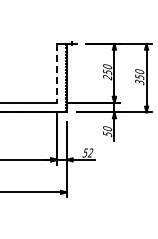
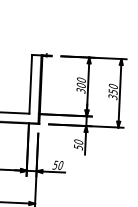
line: (57, 73) -> (31, 84), dashed -> solid
text: (107, 74) -> (81, 87), 250 -> 300
text: (90, 152) -> (60, 164), 52 -> 50

